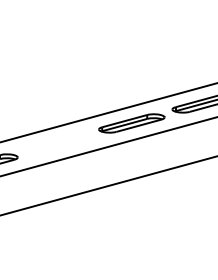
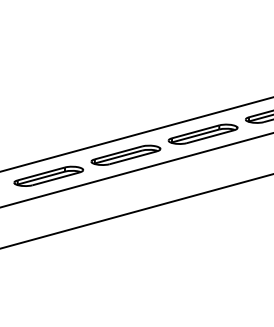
part: (57, 142) -> (125, 154), added

